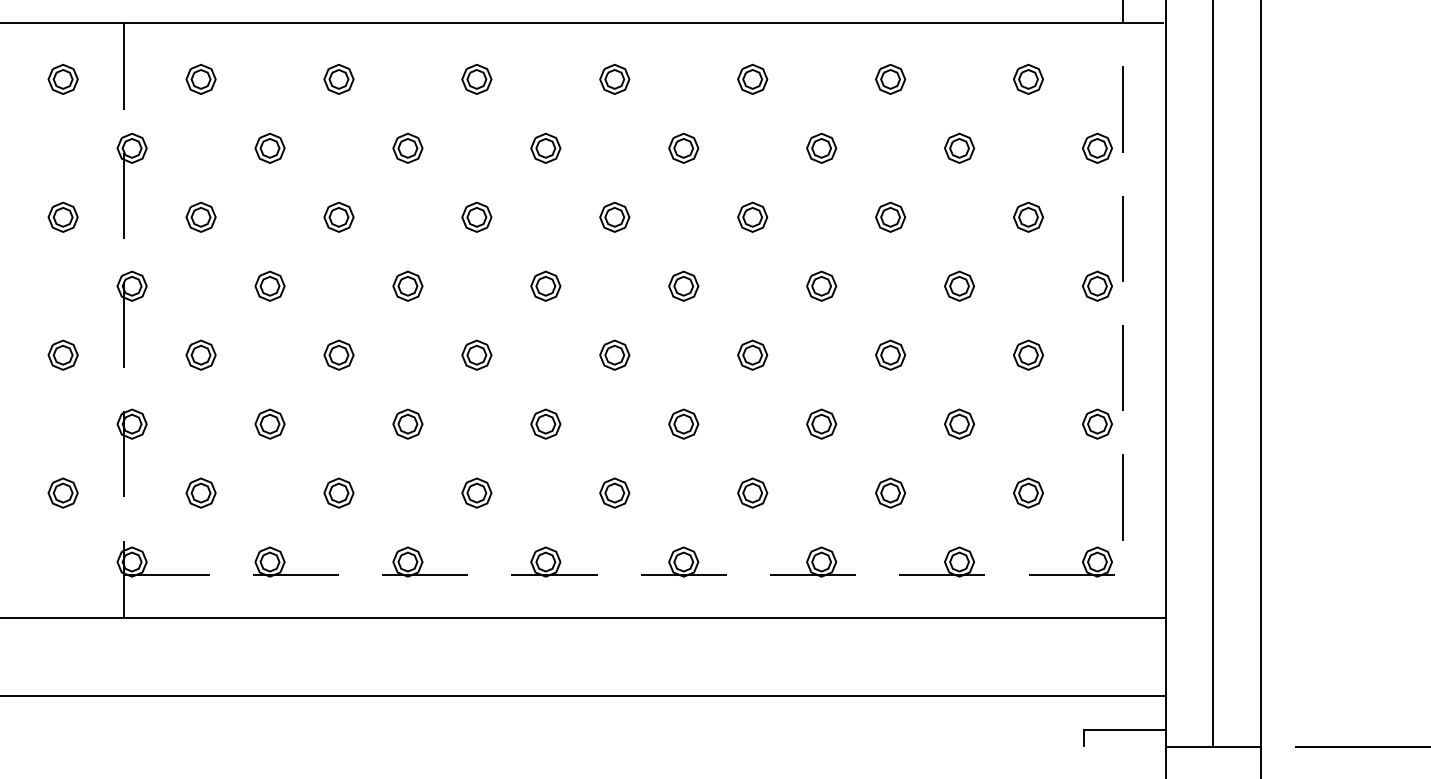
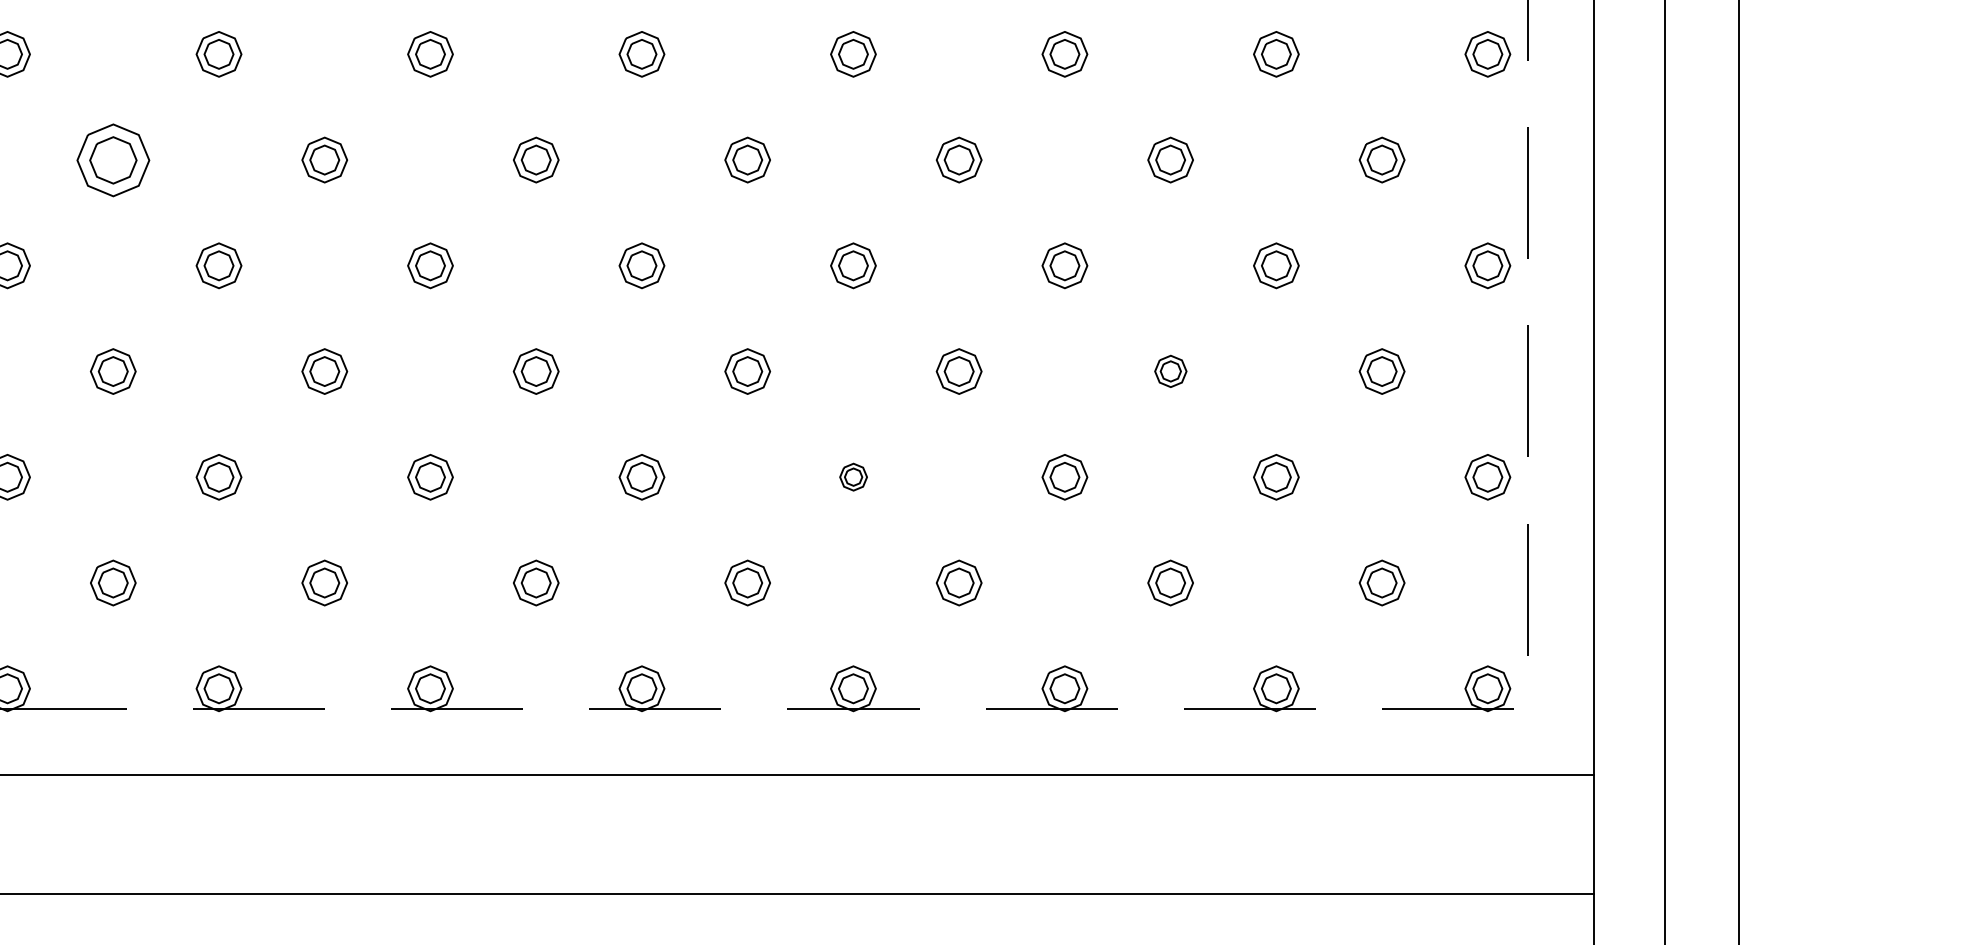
part: (200, 216) -> (112, 158), size x1.6
part: (890, 354) -> (1170, 370), size x0.7
part: (683, 423) -> (853, 476), size x0.6

